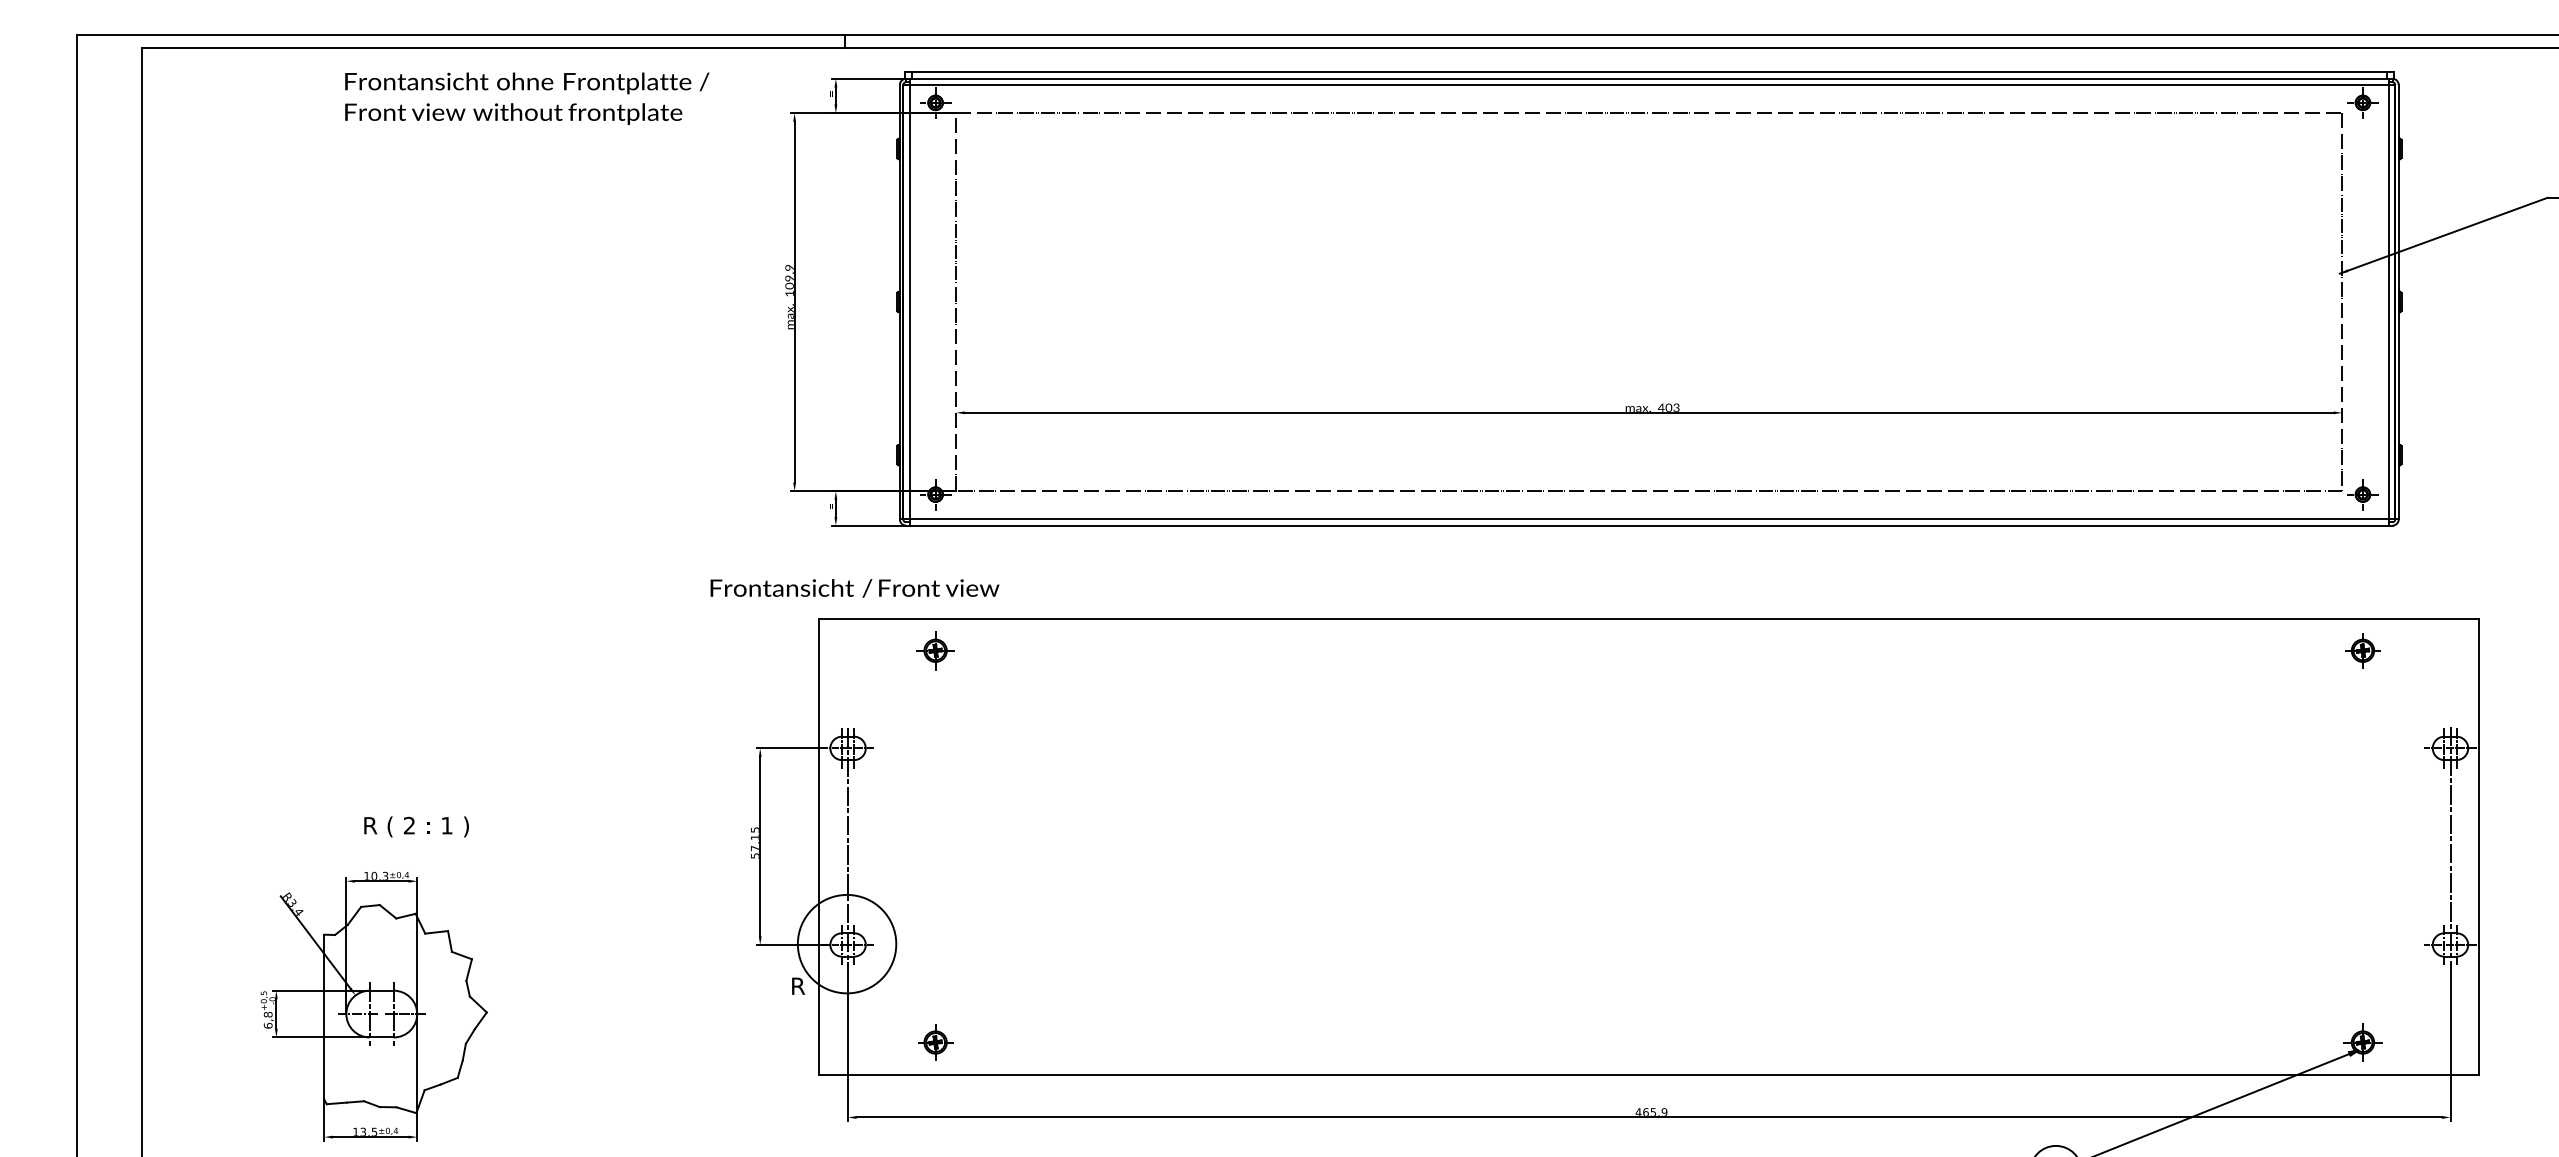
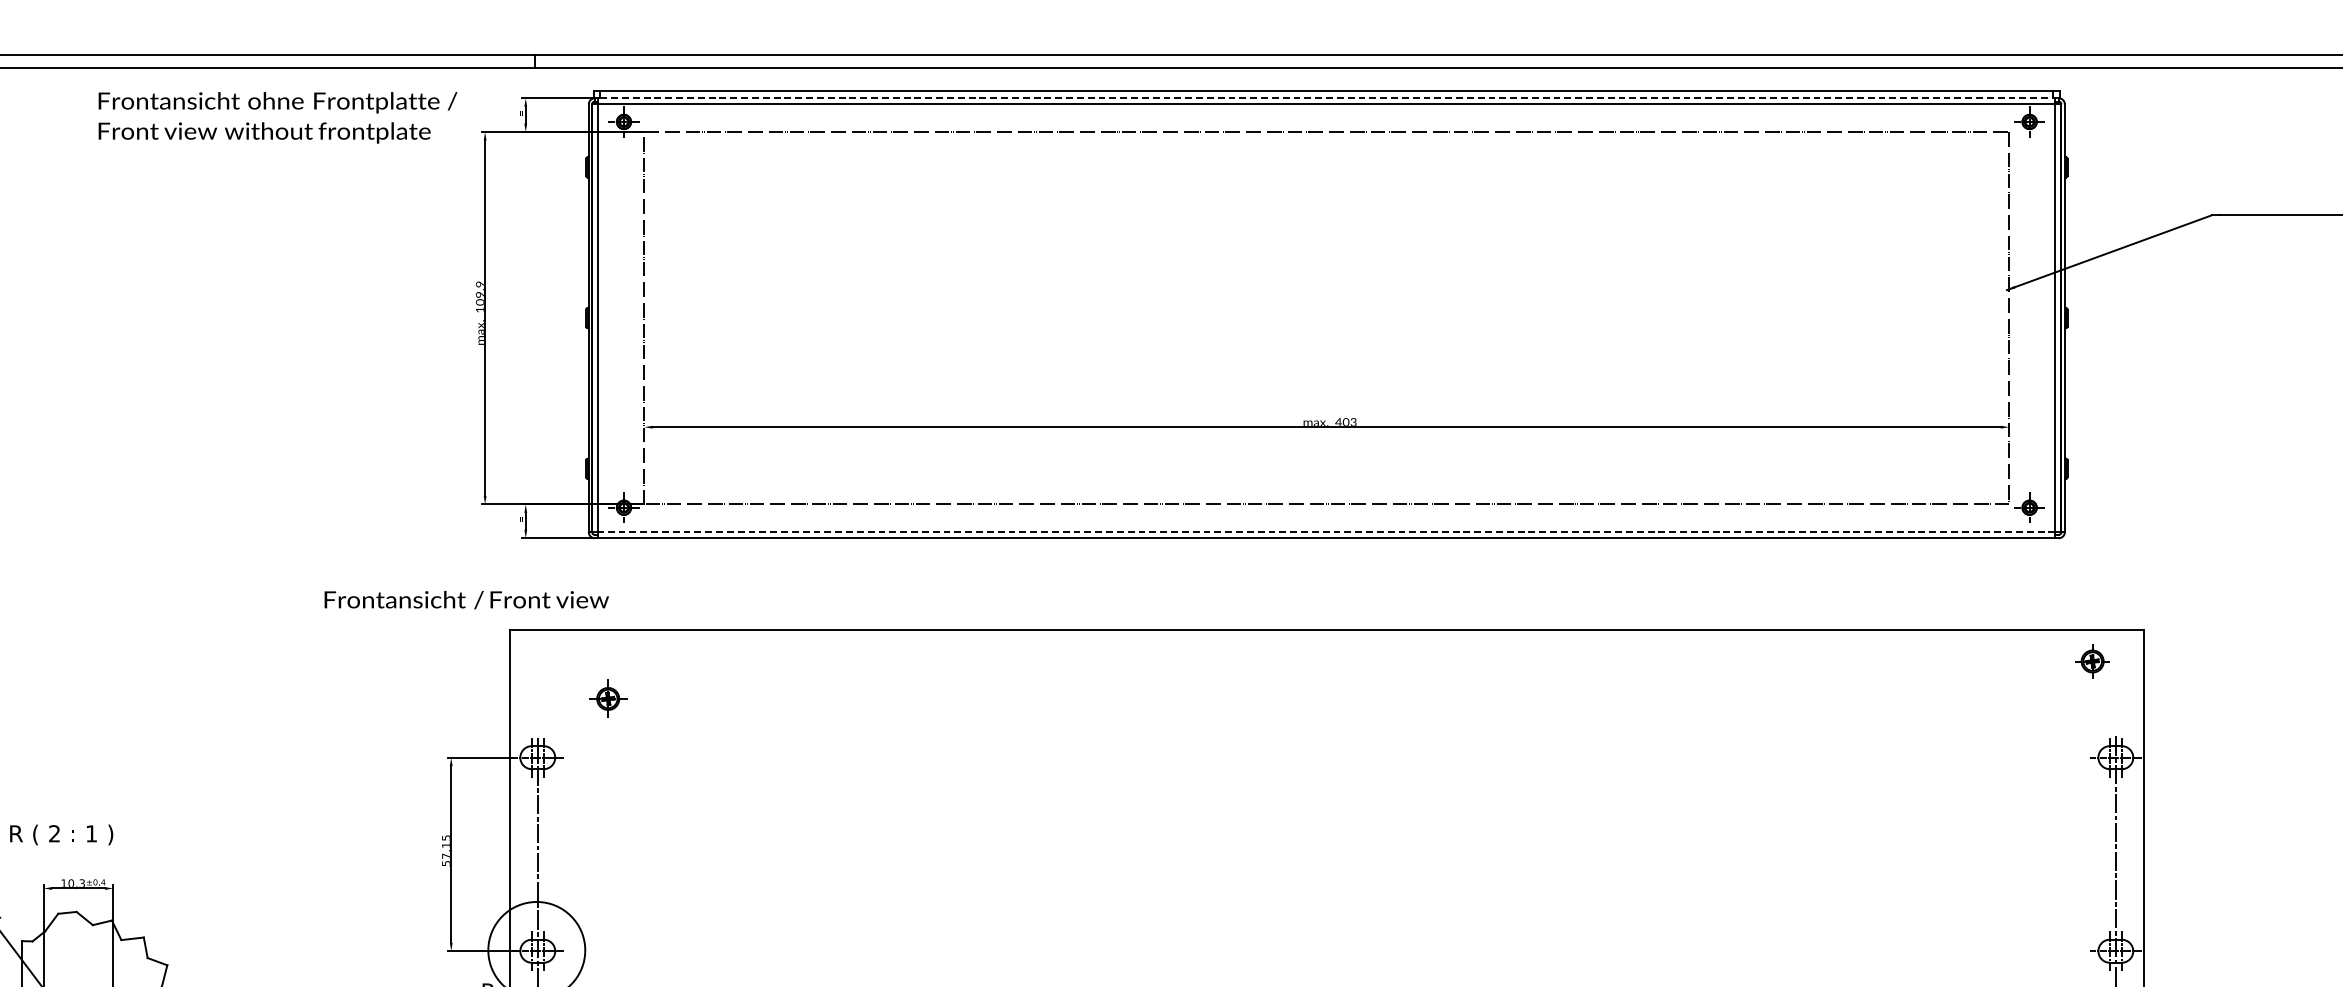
line: (1649, 78) -> (1327, 97), solid -> dashed
text: (527, 98) -> (278, 117), moved
line: (1649, 519) -> (1327, 532), solid -> dashed
text: (854, 588) -> (466, 600), moved
part: (935, 650) -> (608, 698), moved
part: (2362, 650) -> (2092, 661), moved
text: (416, 826) -> (61, 834), moved

